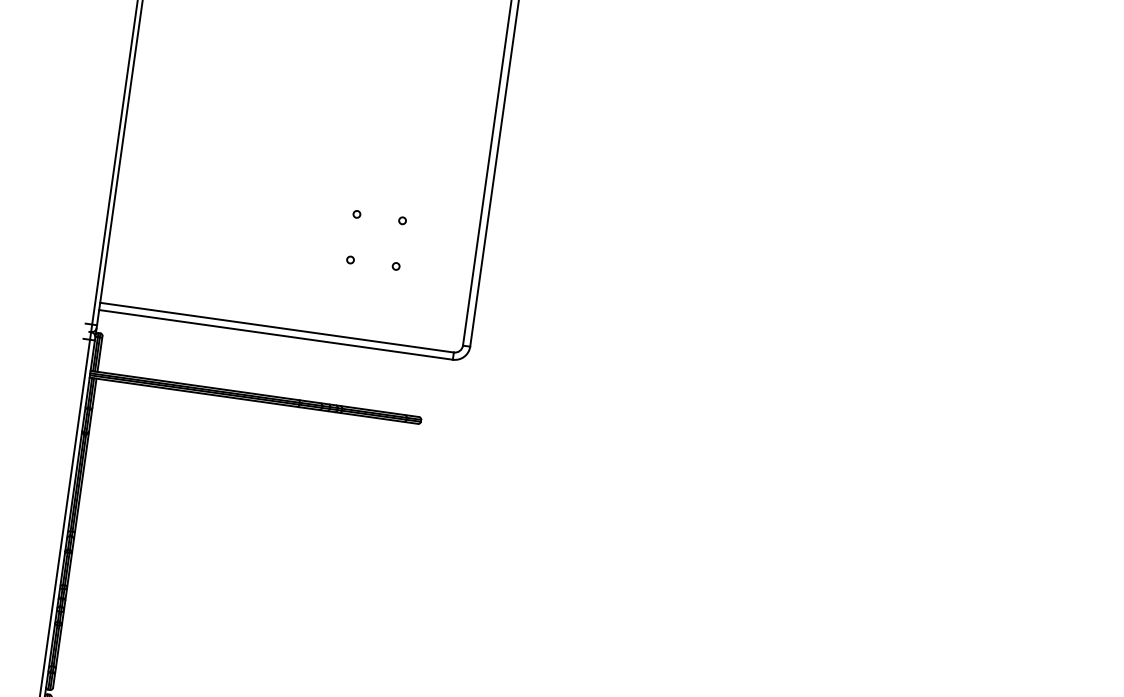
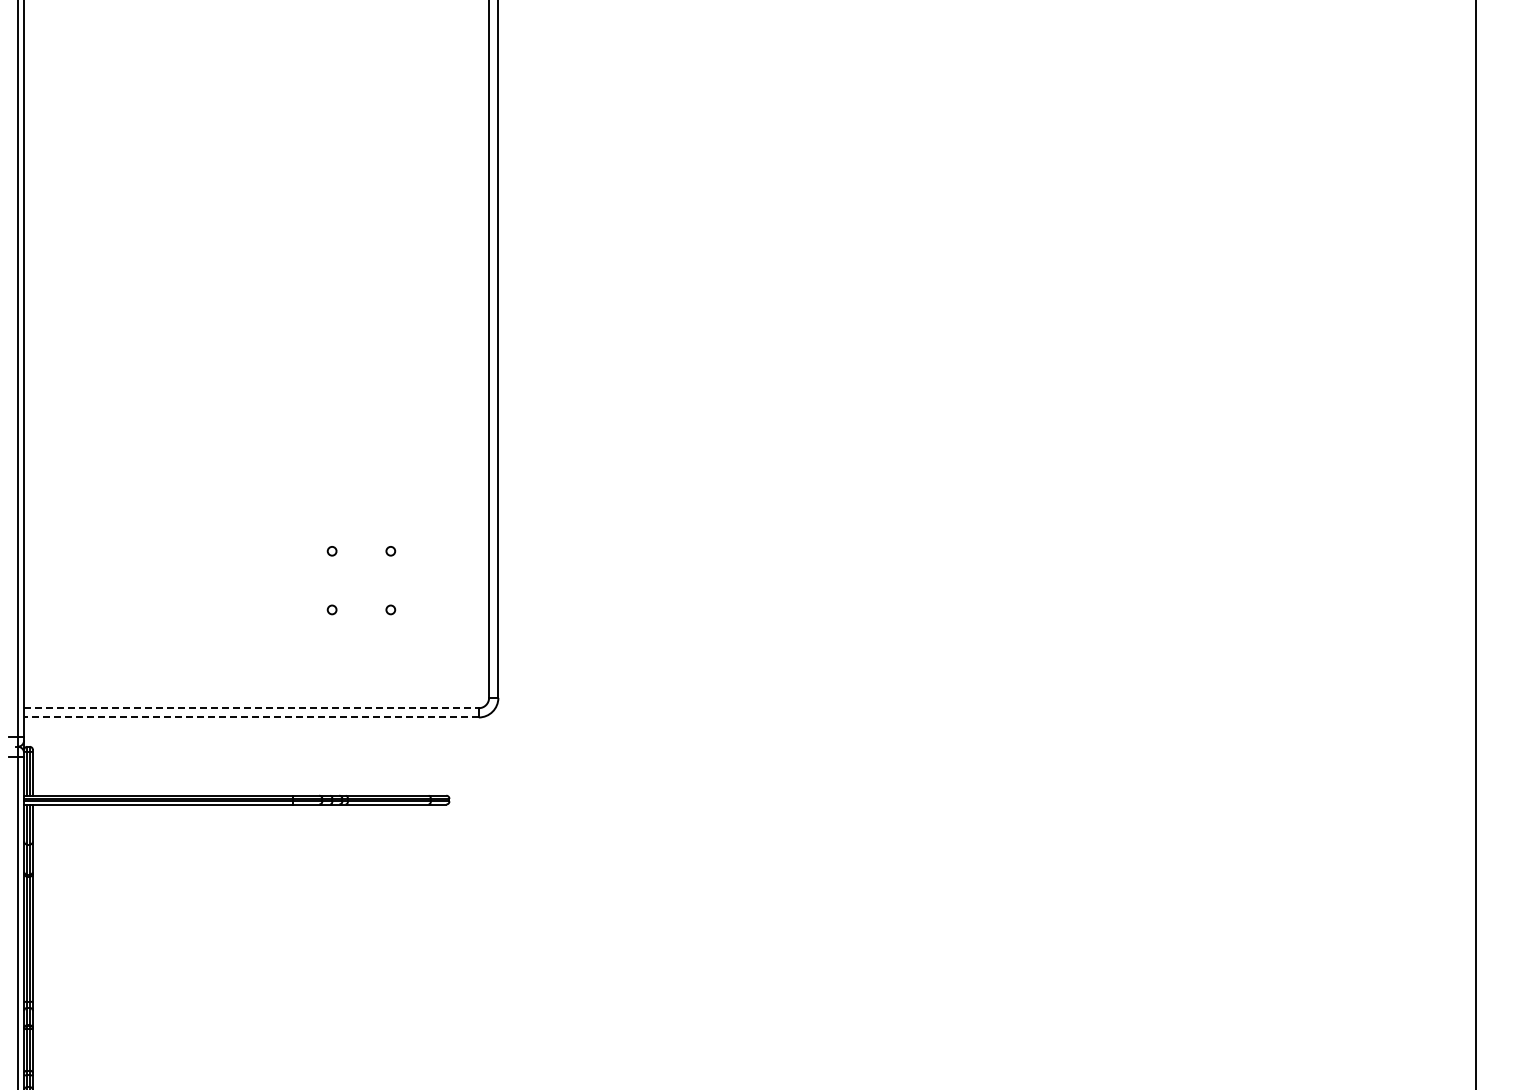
line: (277, 327) -> (251, 708), solid -> dashed
line: (275, 334) -> (250, 717), solid -> dashed

